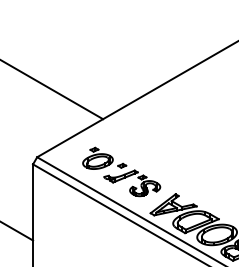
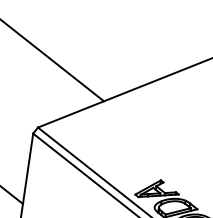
part: (121, 171) -> (113, 152), removed

